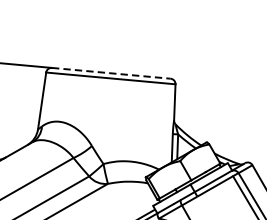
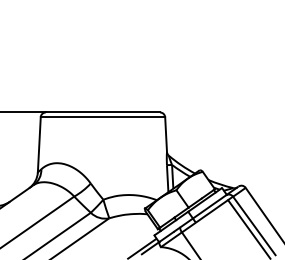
line: (111, 73) -> (103, 112), dashed -> solid

